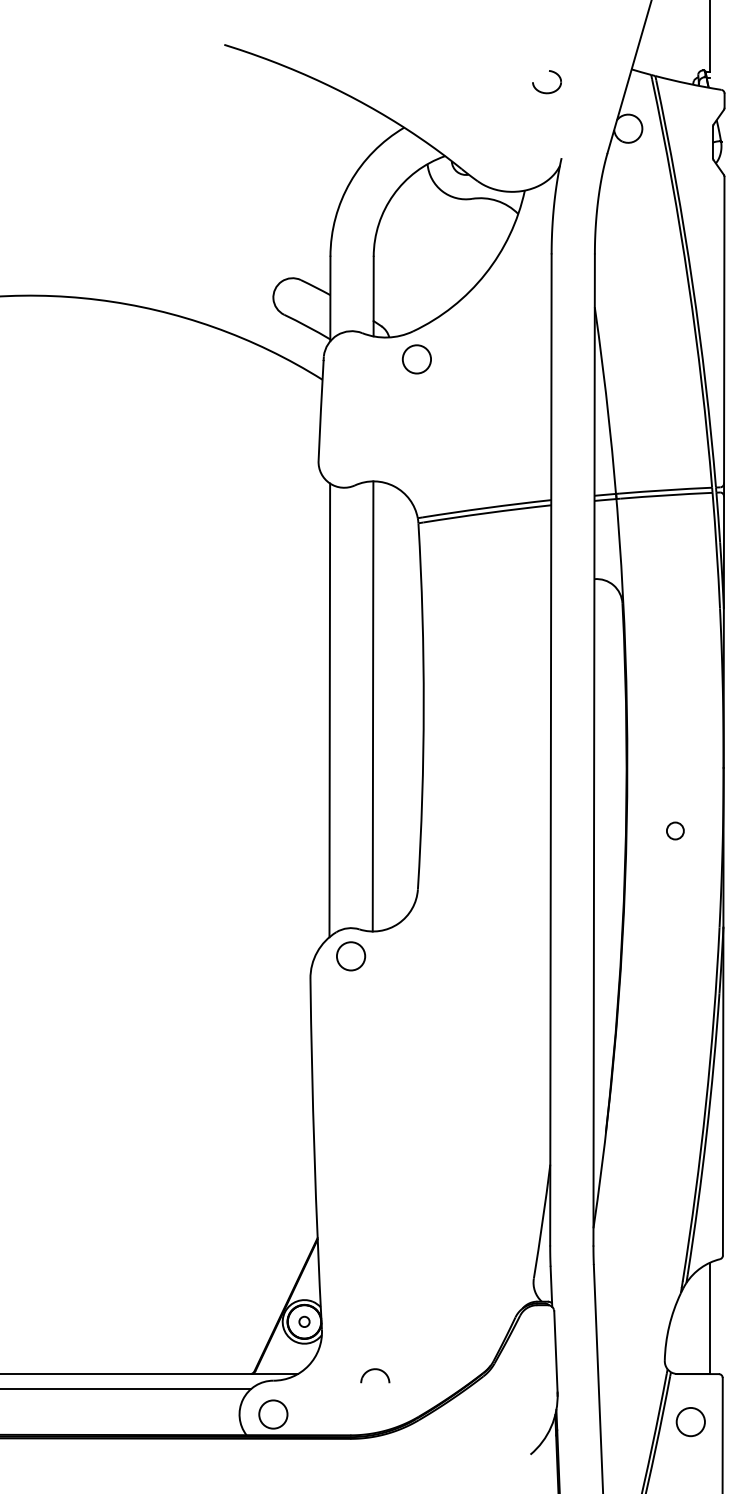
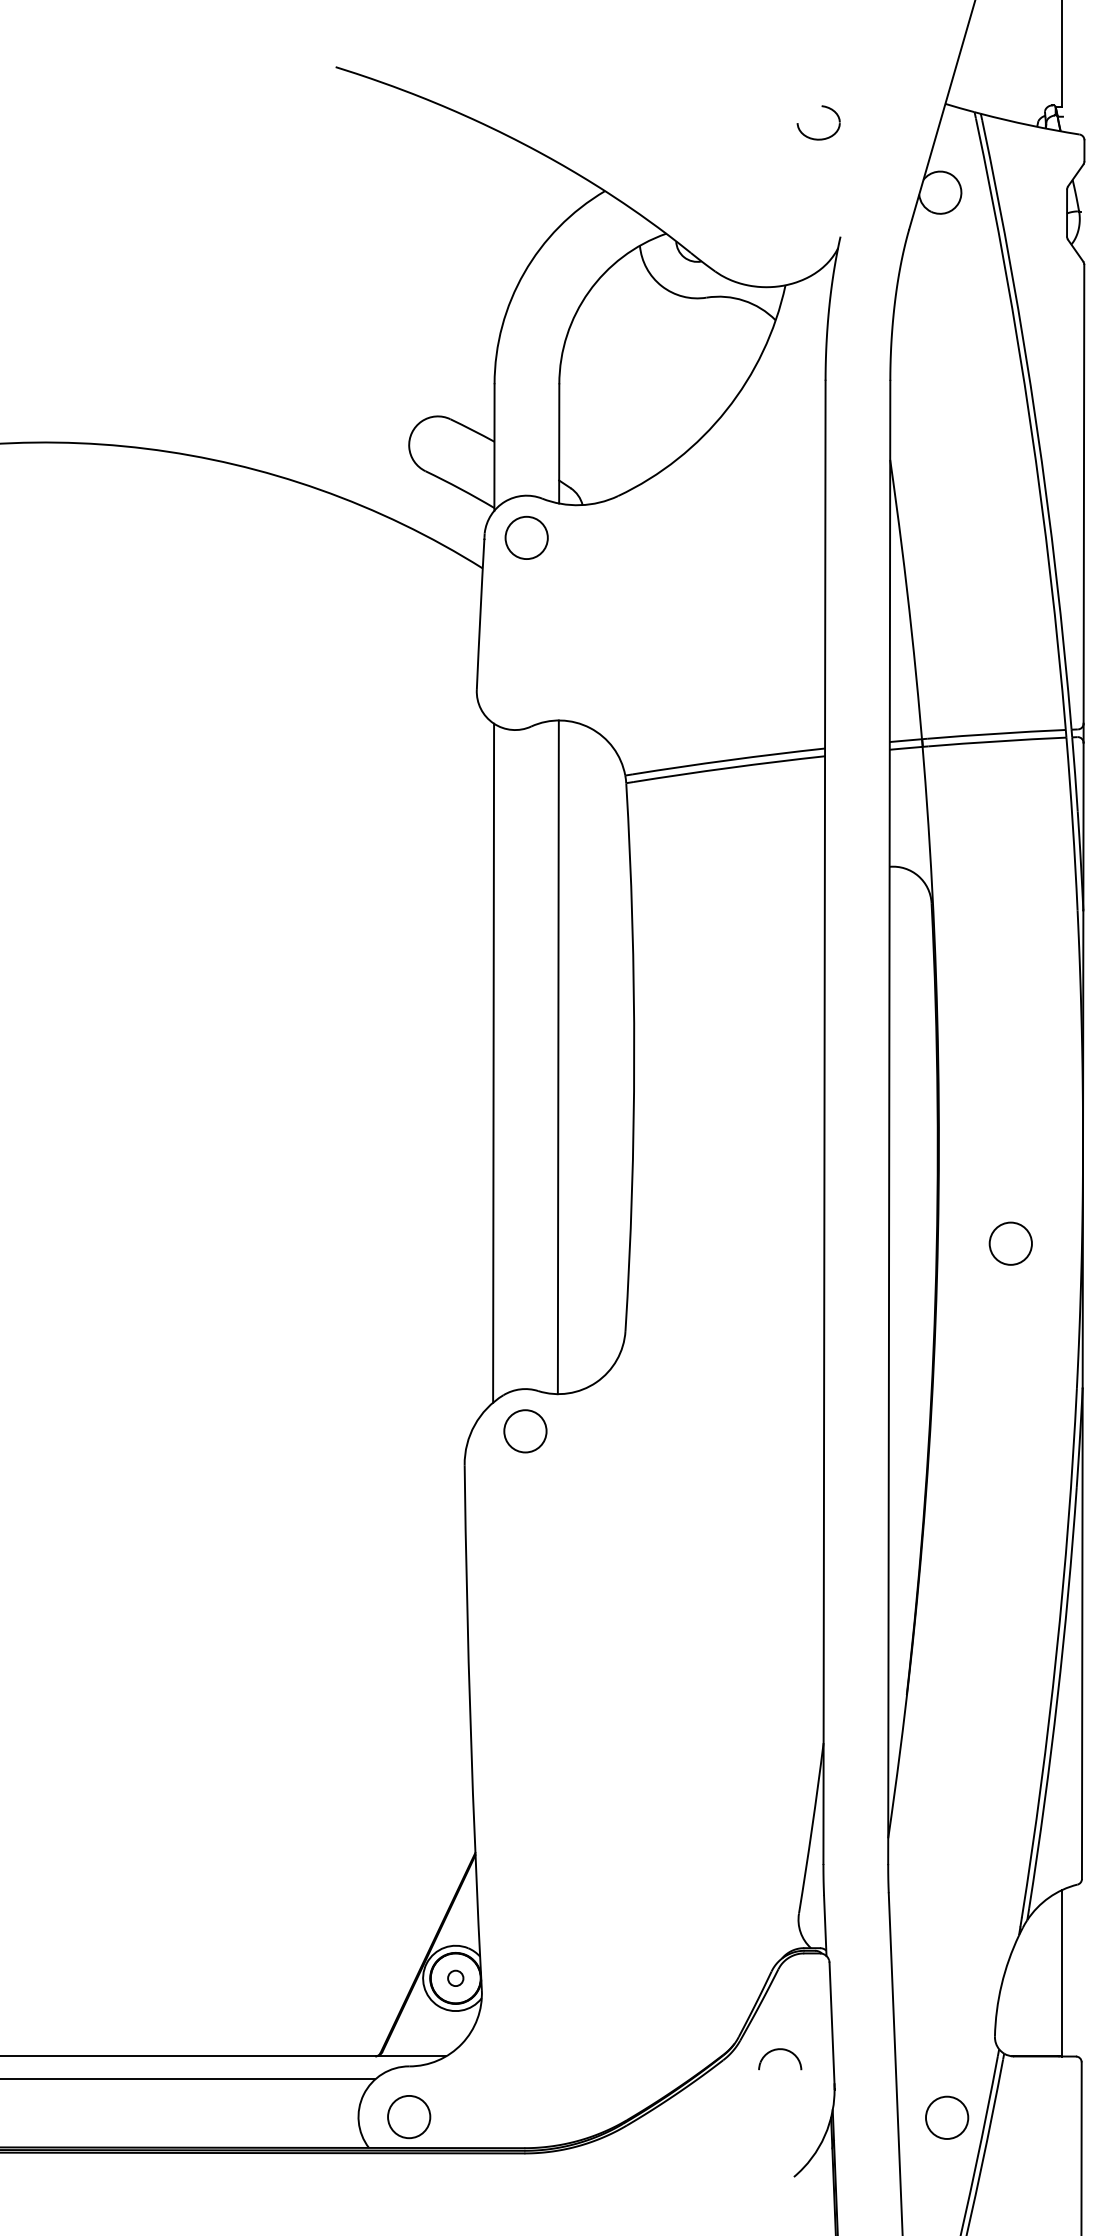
circle: (416, 359) -> (526, 538), moved
circle: (675, 830) -> (1010, 1242), size x1.67
part: (375, 1375) -> (780, 2058), moved
circle: (690, 1422) -> (946, 2118), moved

